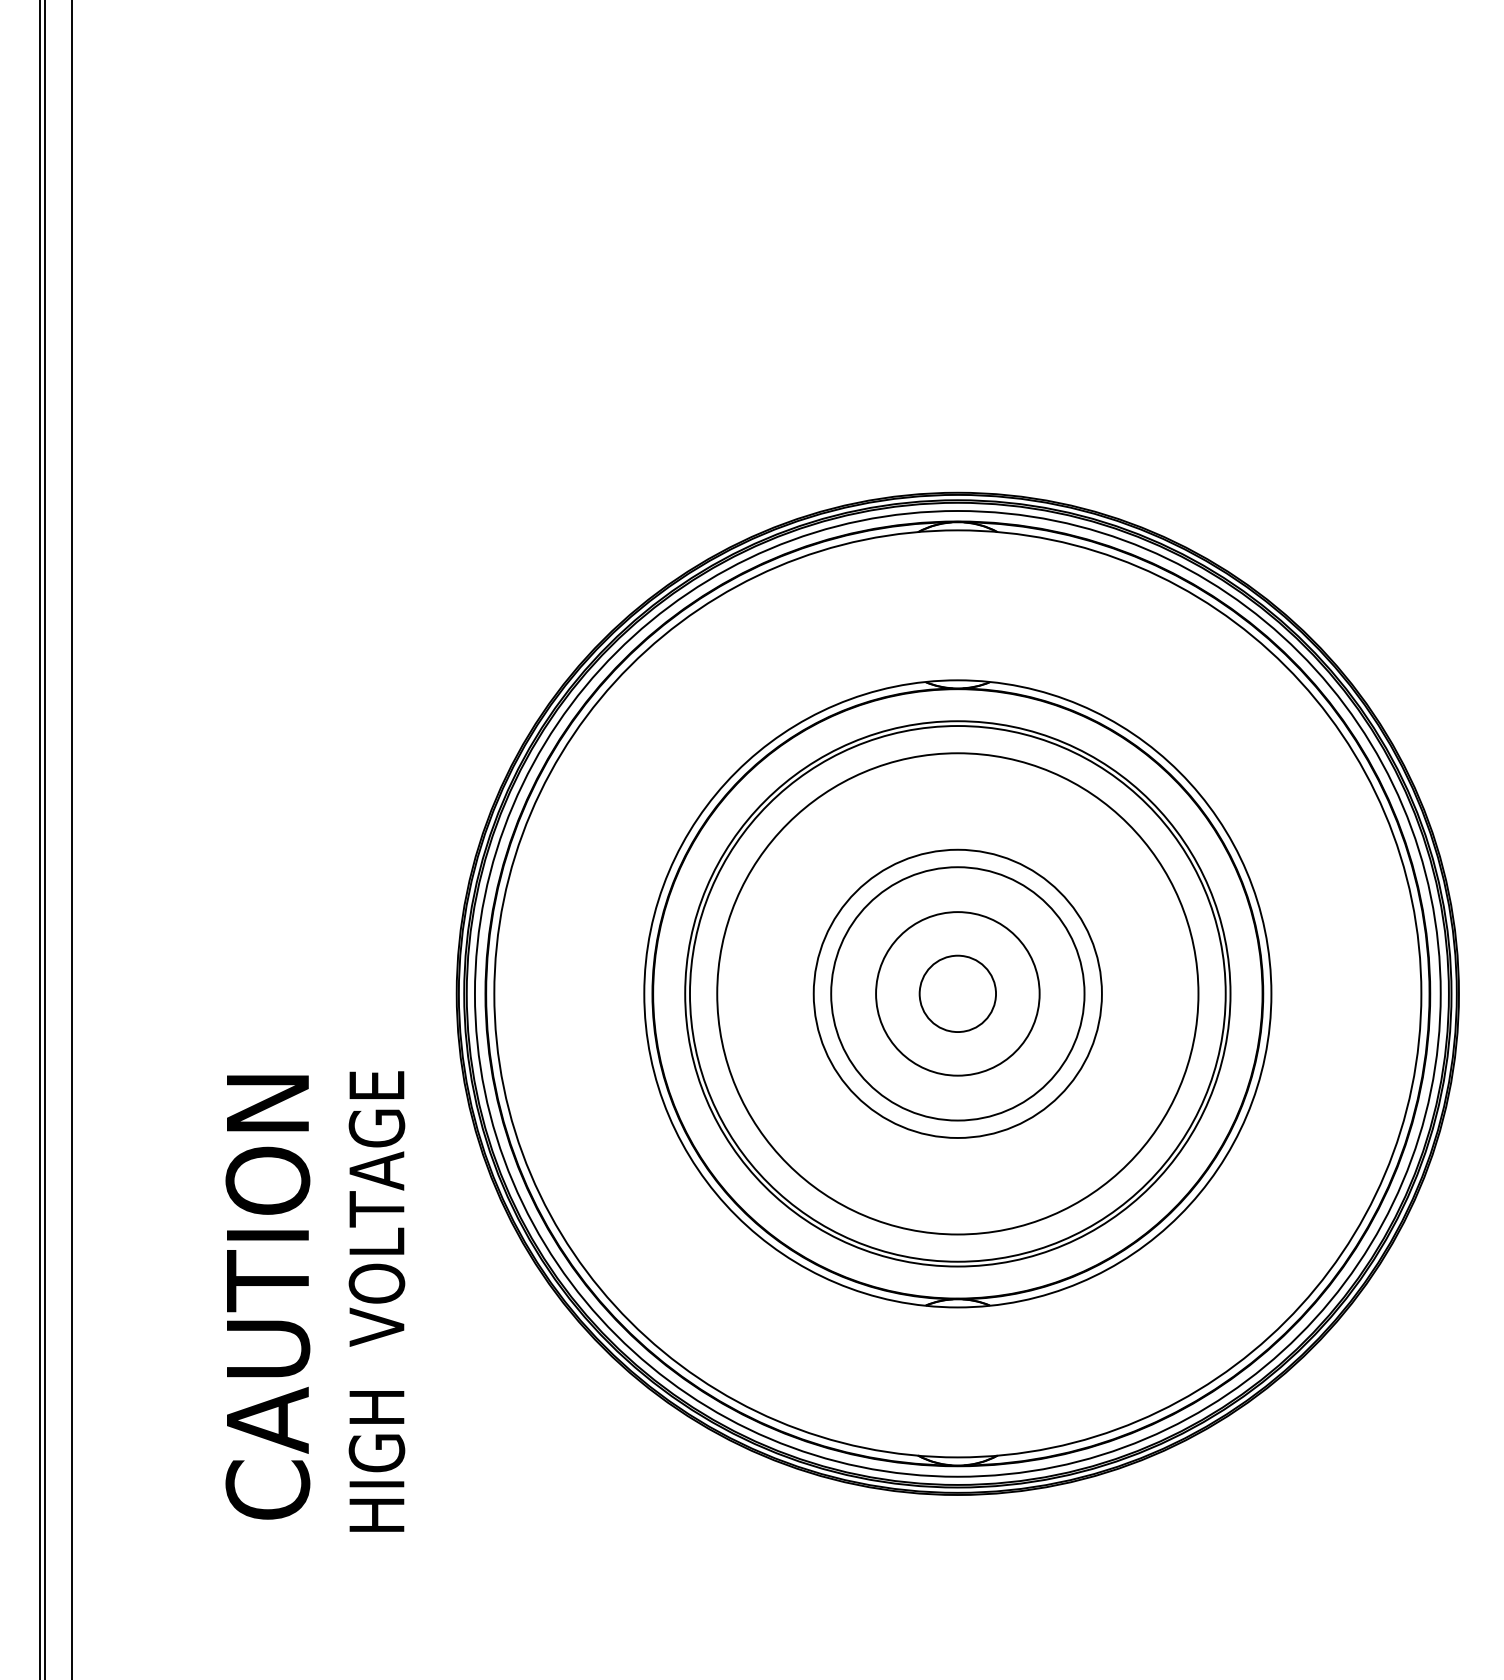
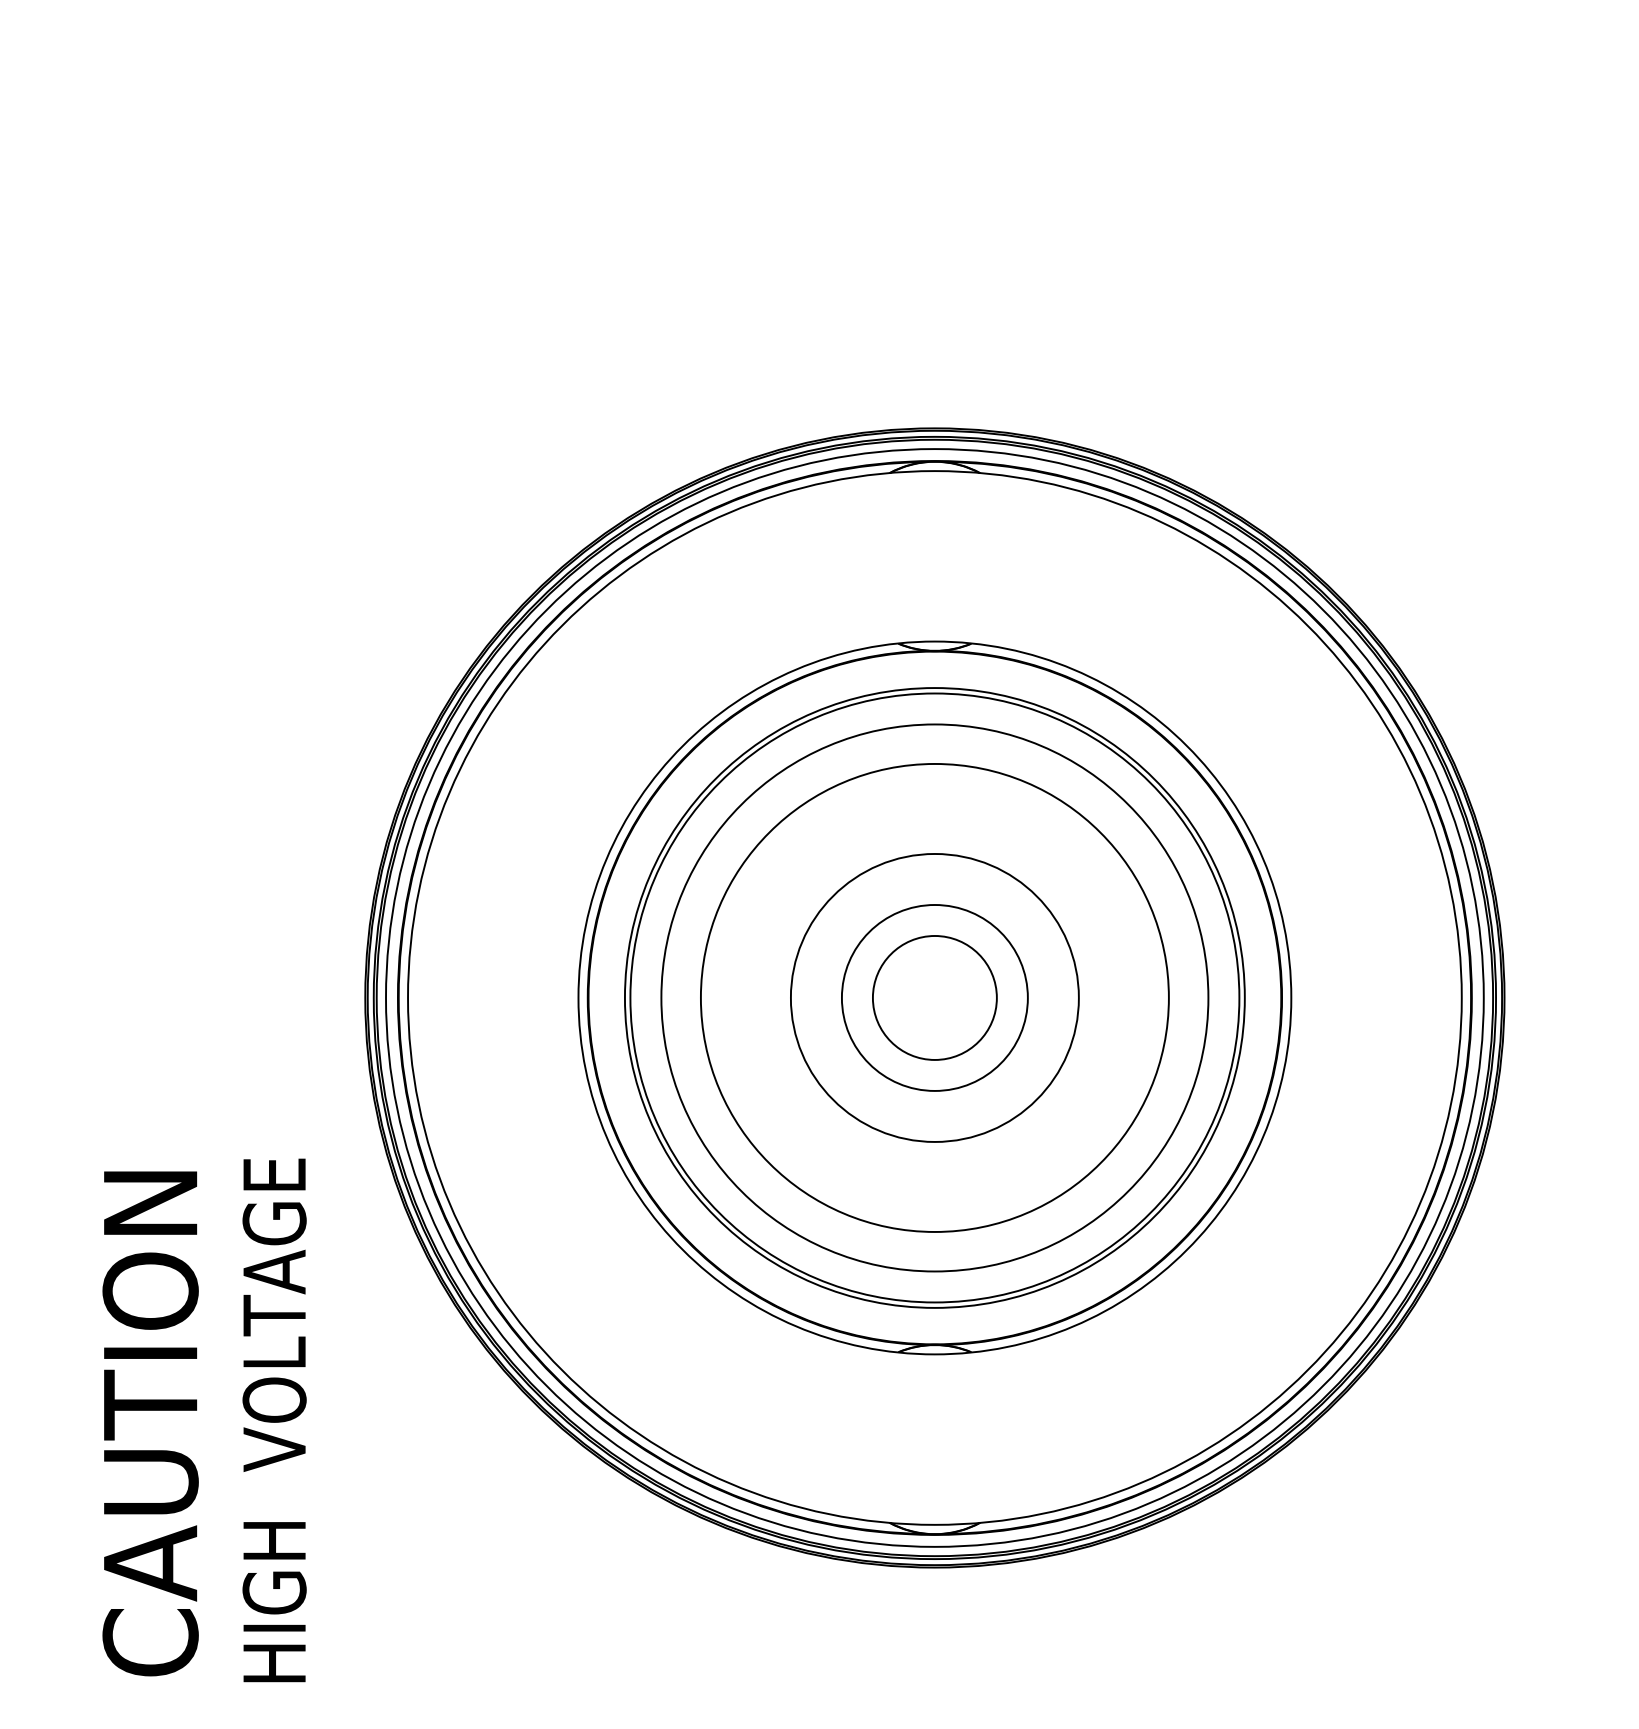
circle: (957, 993) -> (934, 997), size x1.43
circle: (957, 993) -> (934, 997), size x1.43
text: (267, 1297) -> (150, 1423), moved
text: (376, 1301) -> (274, 1420), moved

